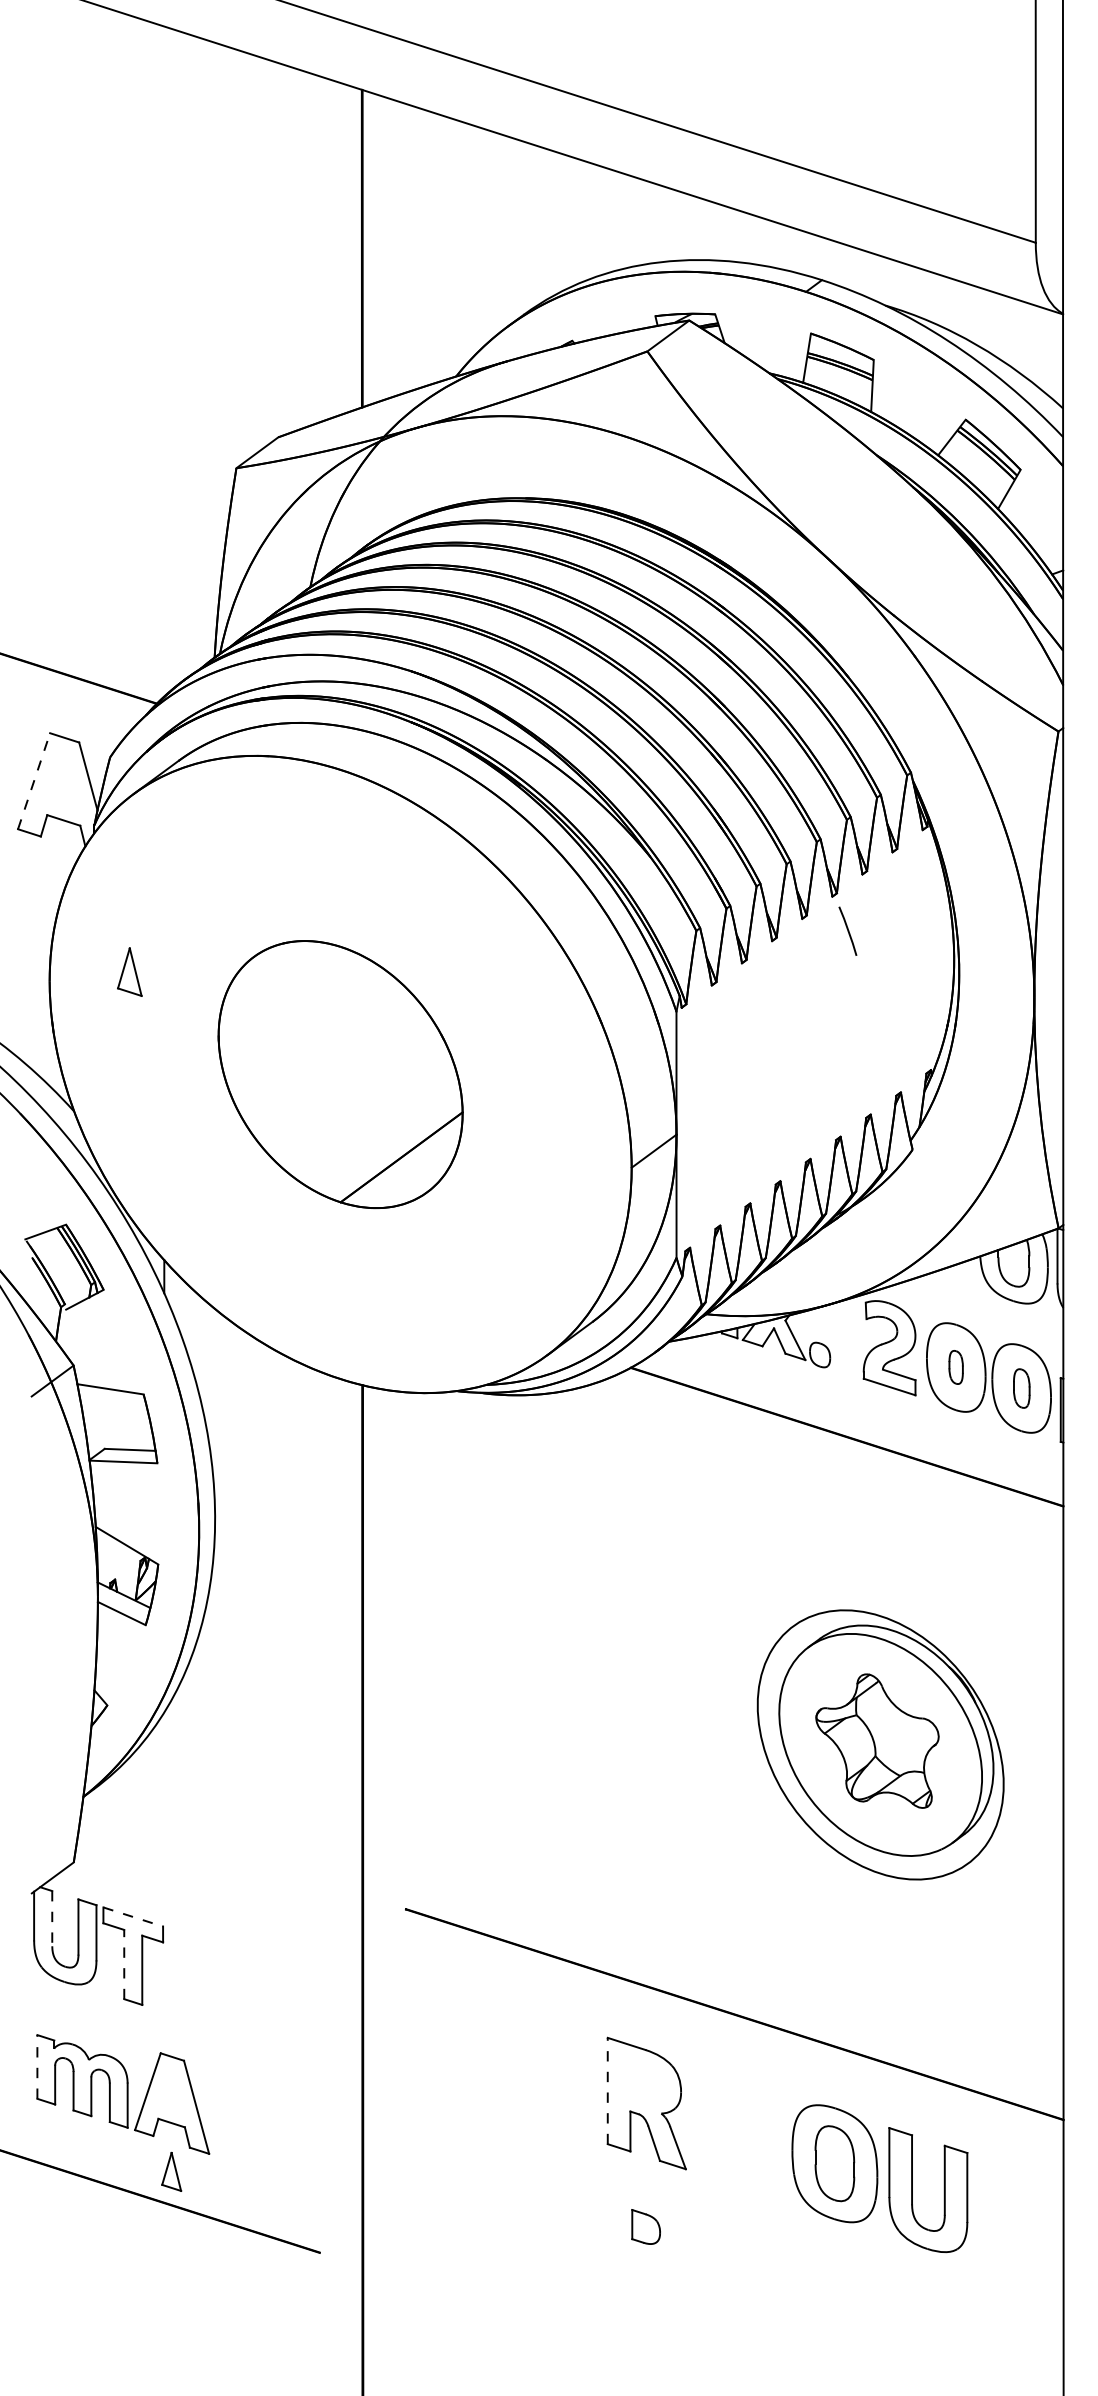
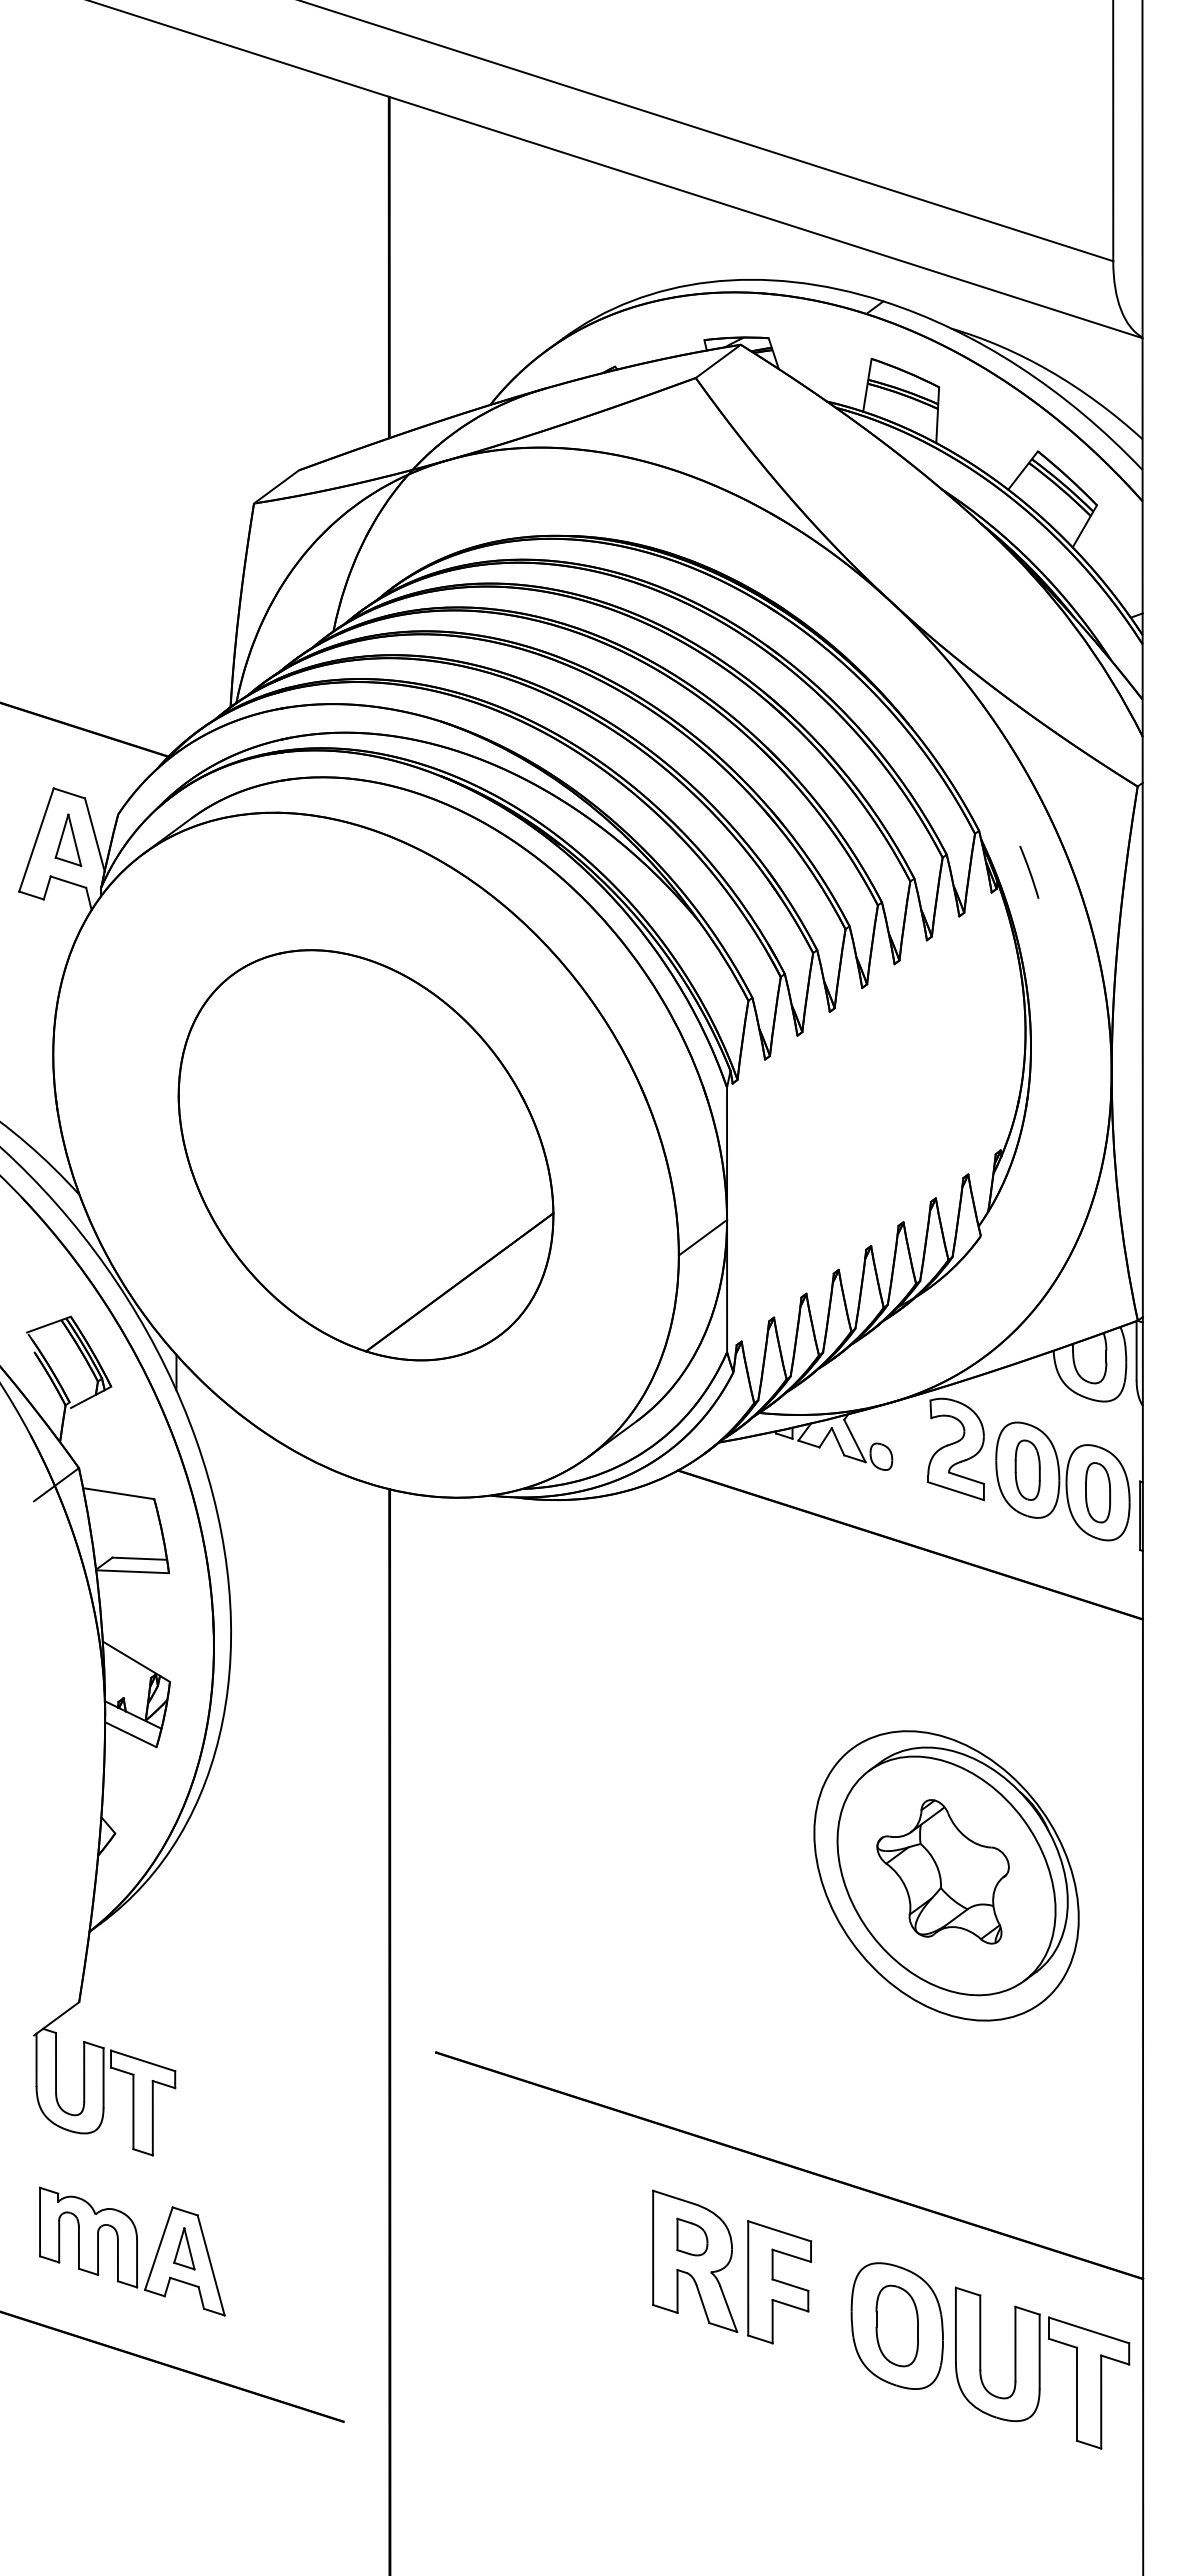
line: (34, 780) -> (36, 839), dashed -> solid
line: (848, 930) -> (1029, 871), moved
part: (129, 971) -> (68, 839), moved
part: (340, 1074) -> (365, 1155), size x1.43
part: (956, 1366) -> (1027, 1469), size x1.67
part: (1022, 1388) -> (1098, 1492), size x1.43
line: (133, 1916) -> (143, 2060), dashed -> solid
line: (52, 1918) -> (56, 2062), dashed -> solid
line: (124, 1964) -> (133, 2111), dashed -> solid
line: (37, 2066) -> (40, 2221), dashed -> solid
line: (608, 2090) -> (653, 2247), dashed -> solid
part: (725, 2123) -> (779, 2282), added
part: (171, 2171) -> (184, 2248), moved
part: (1013, 2216) -> (1089, 2382), added
part: (646, 2226) -> (692, 2236), moved

